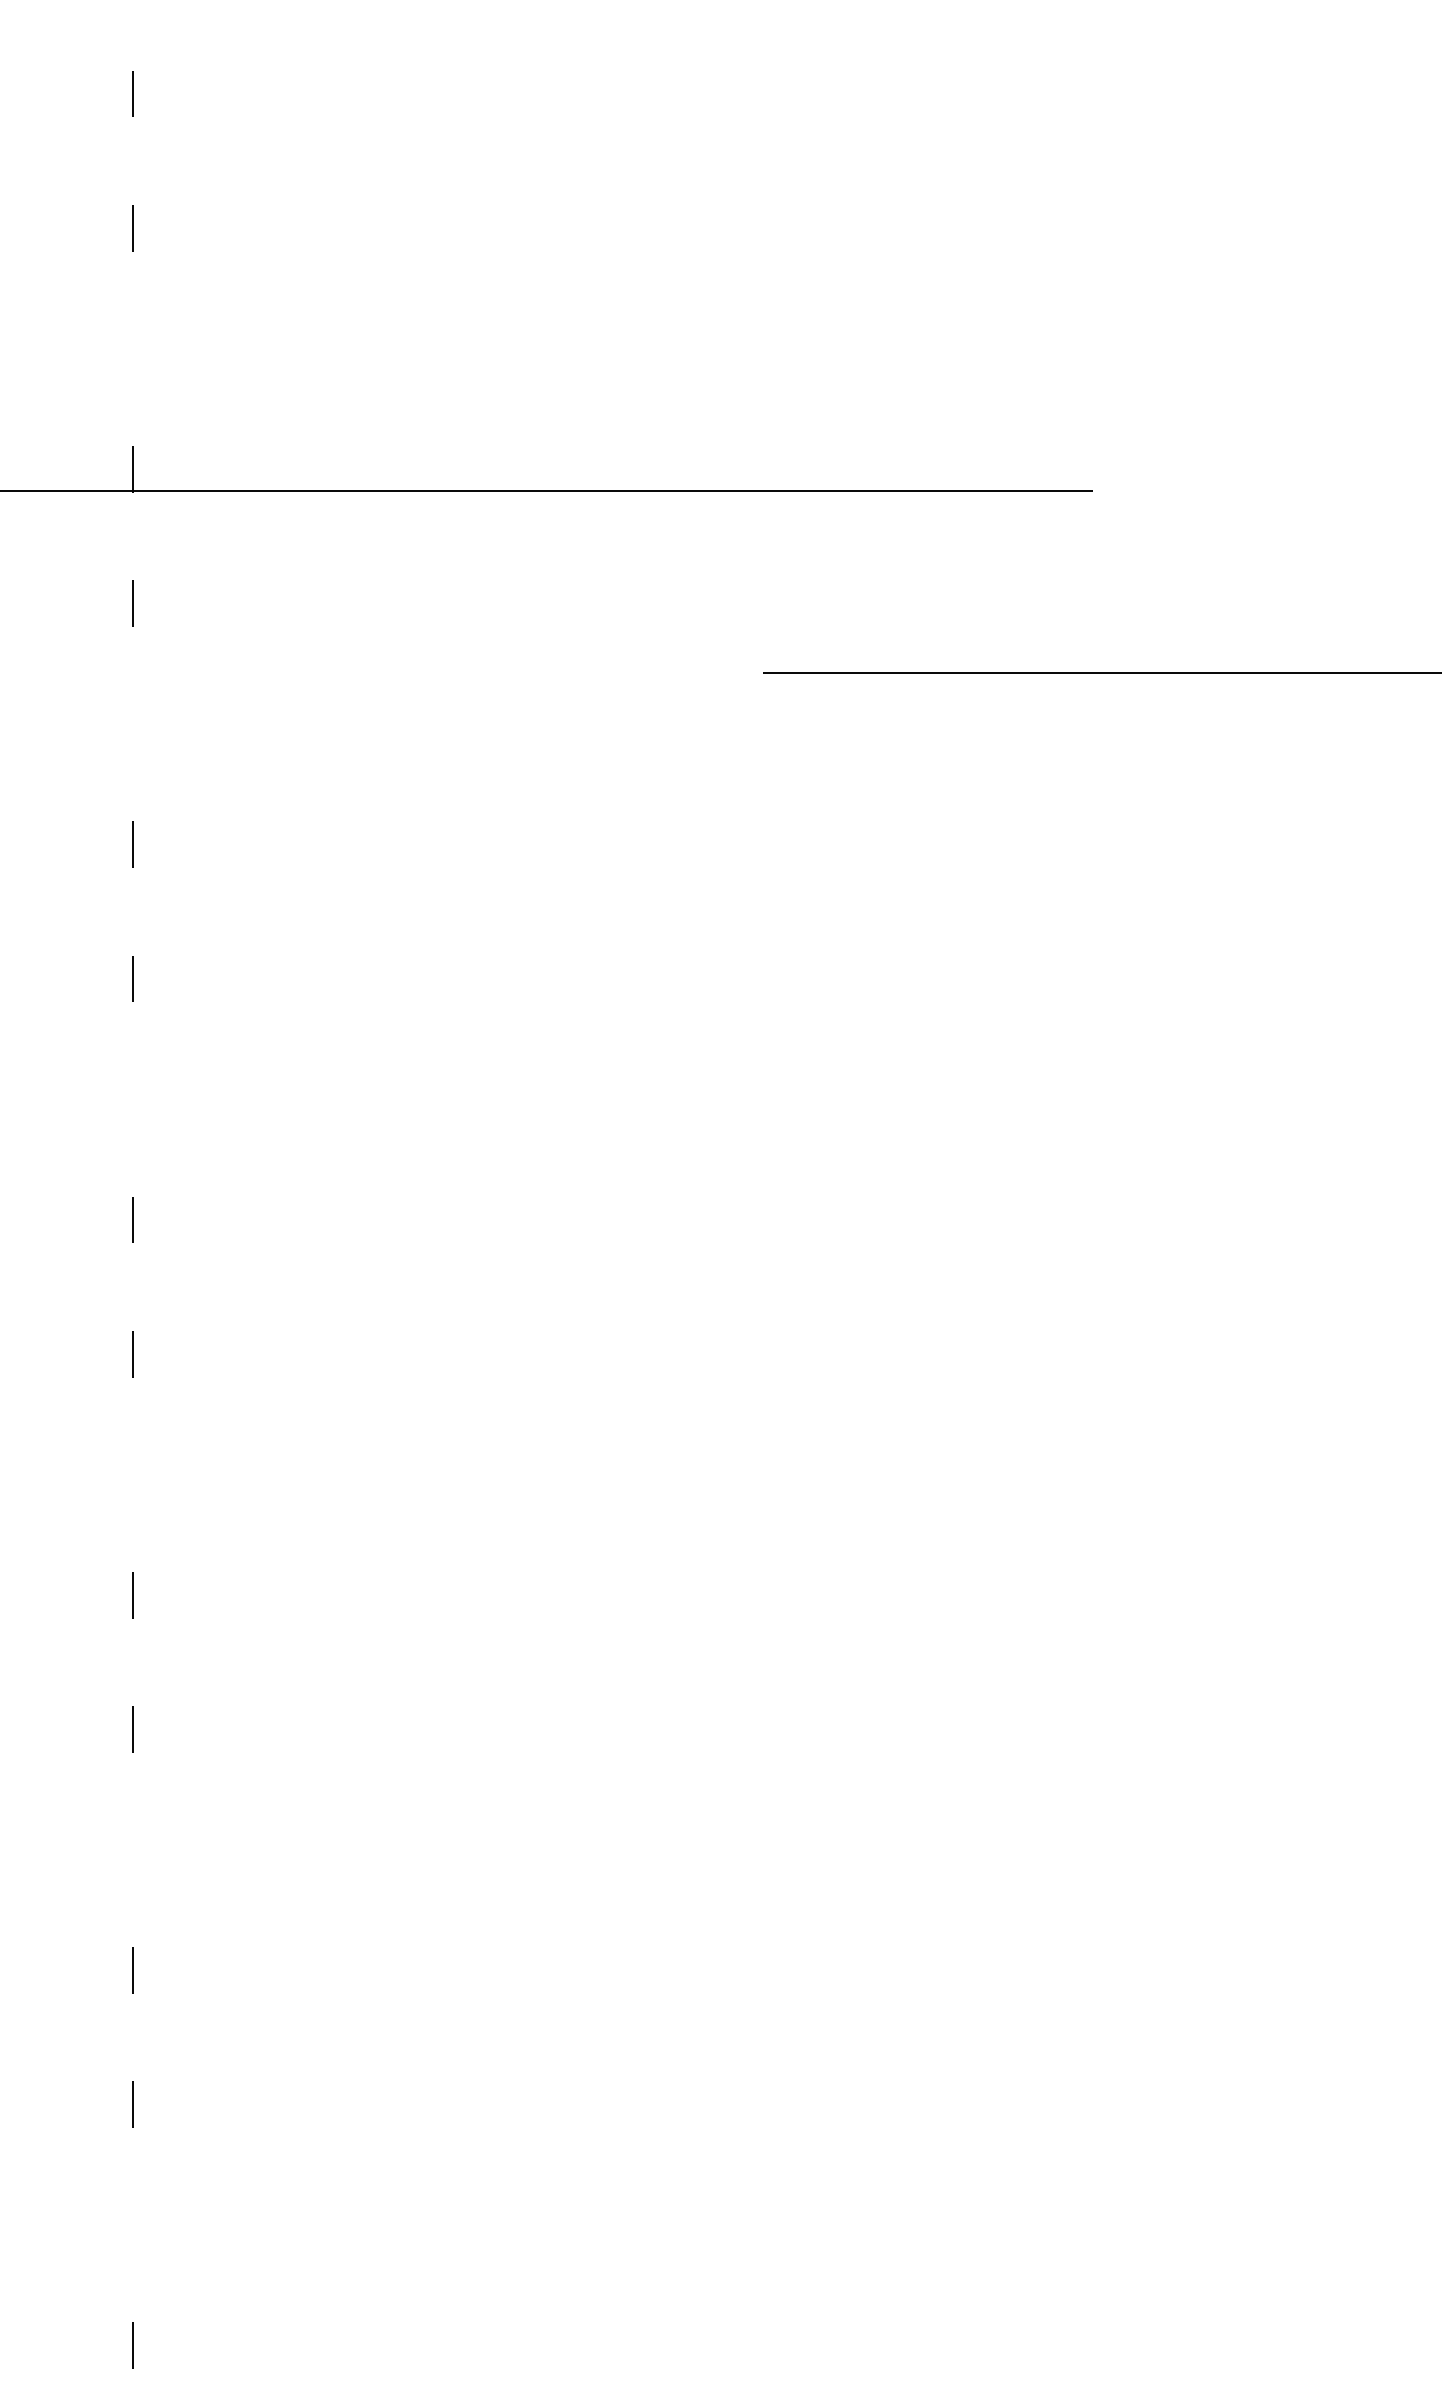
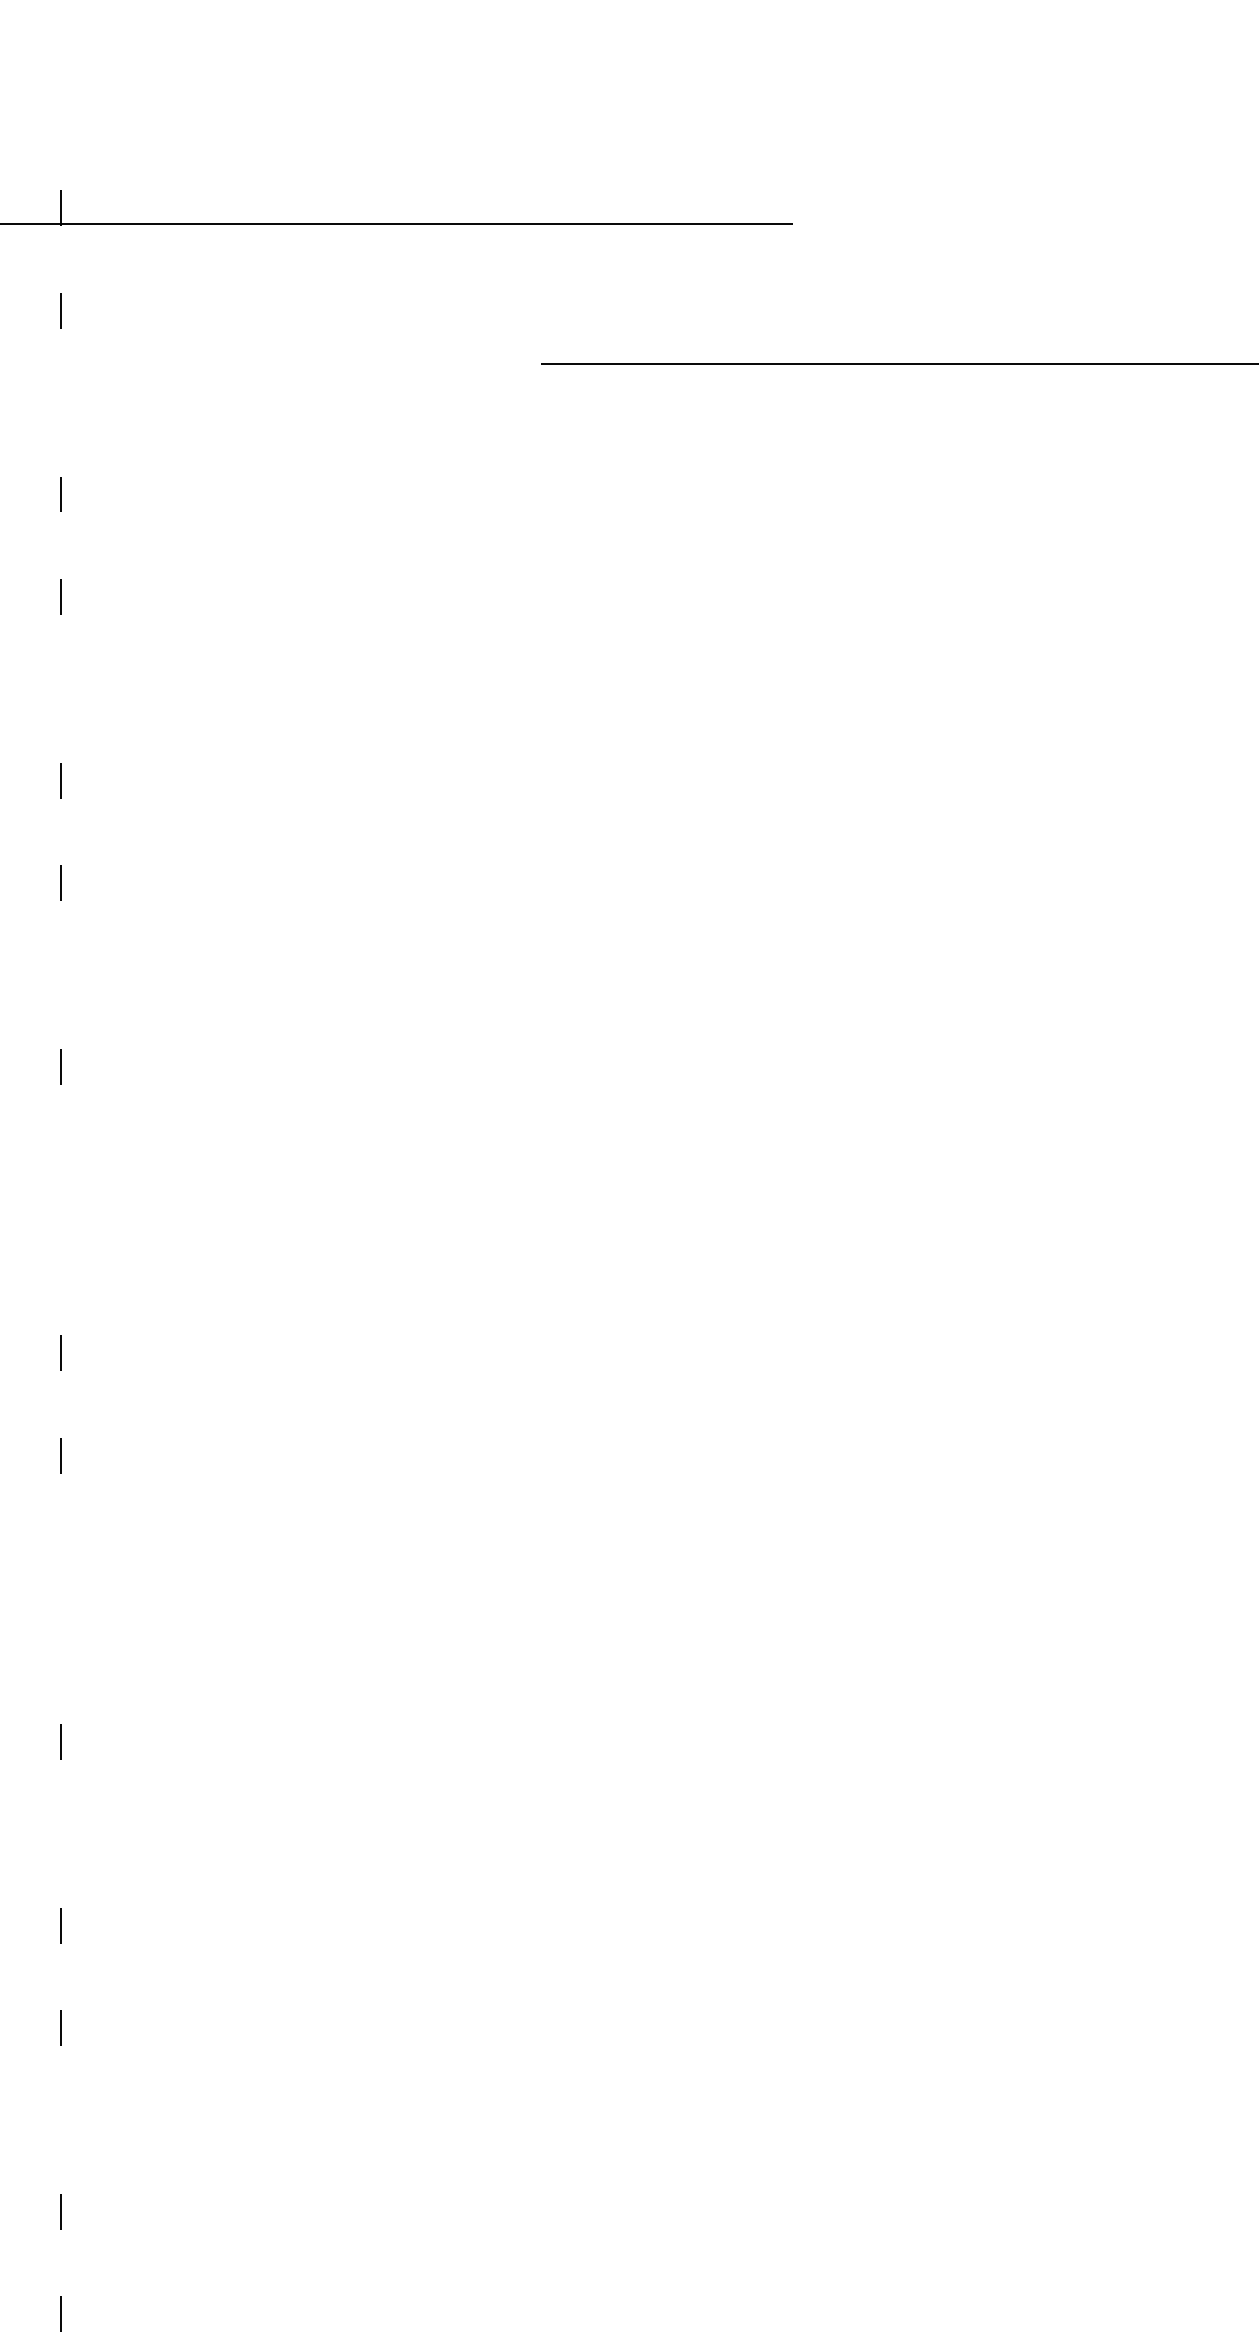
line: (132, 228) -> (60, 24), removed
line: (132, 1729) -> (60, 1169), removed
line: (132, 2346) -> (60, 1639), removed

